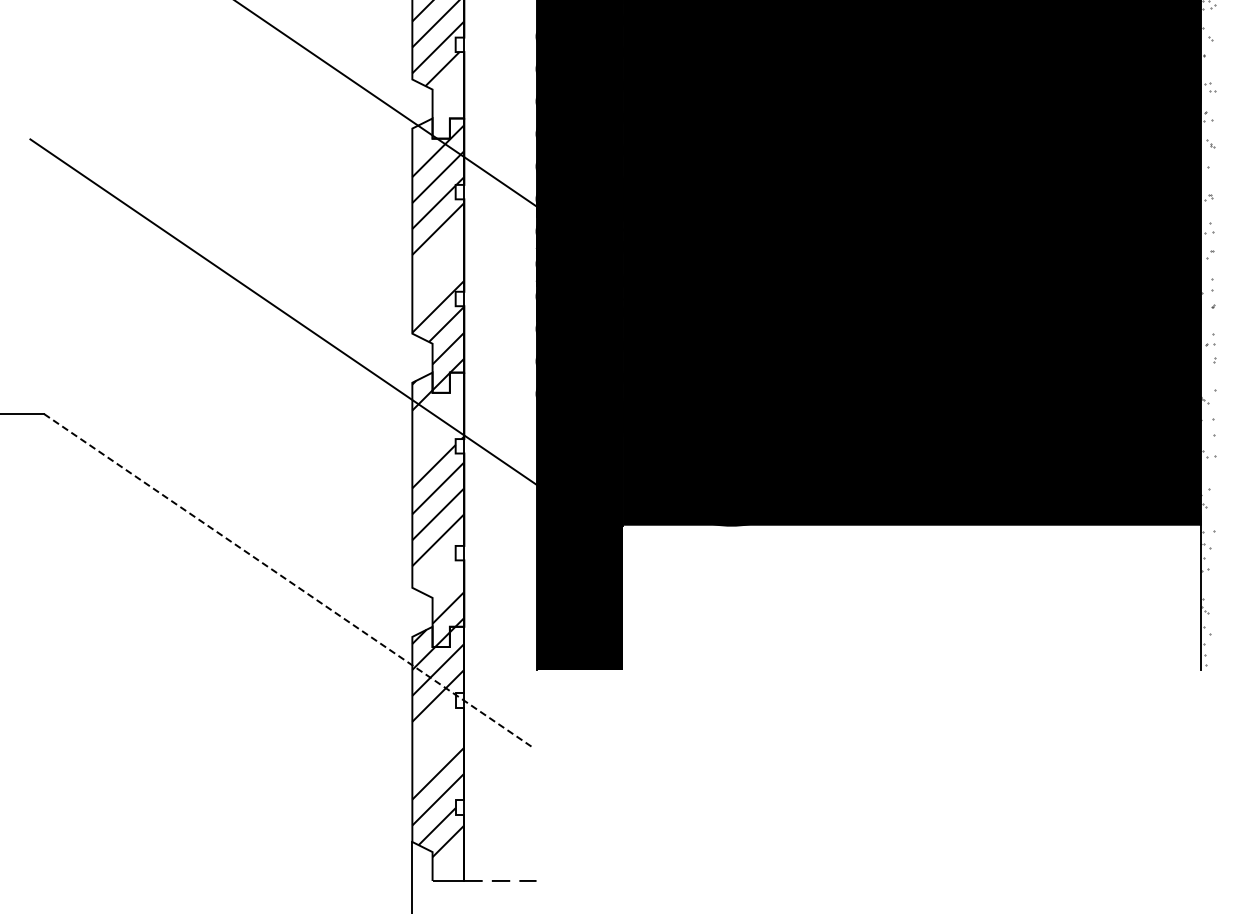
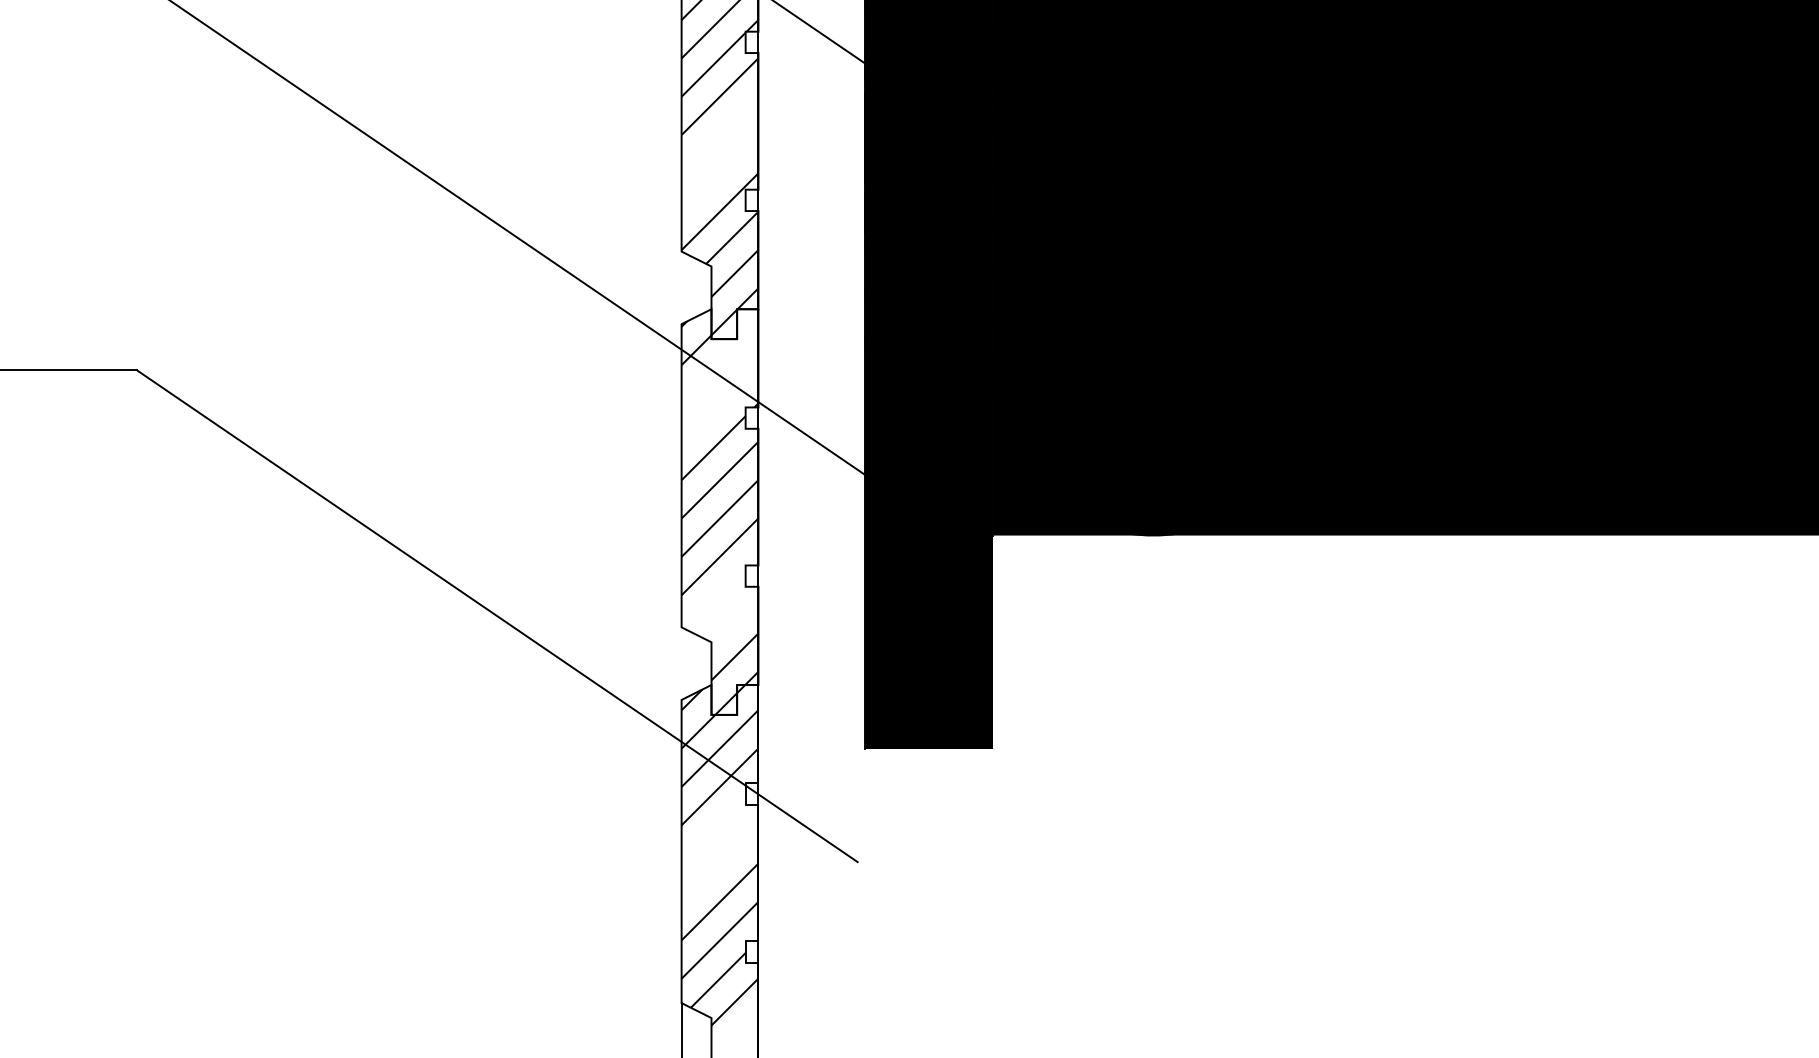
line: (287, 579) -> (497, 615), dashed -> solid

